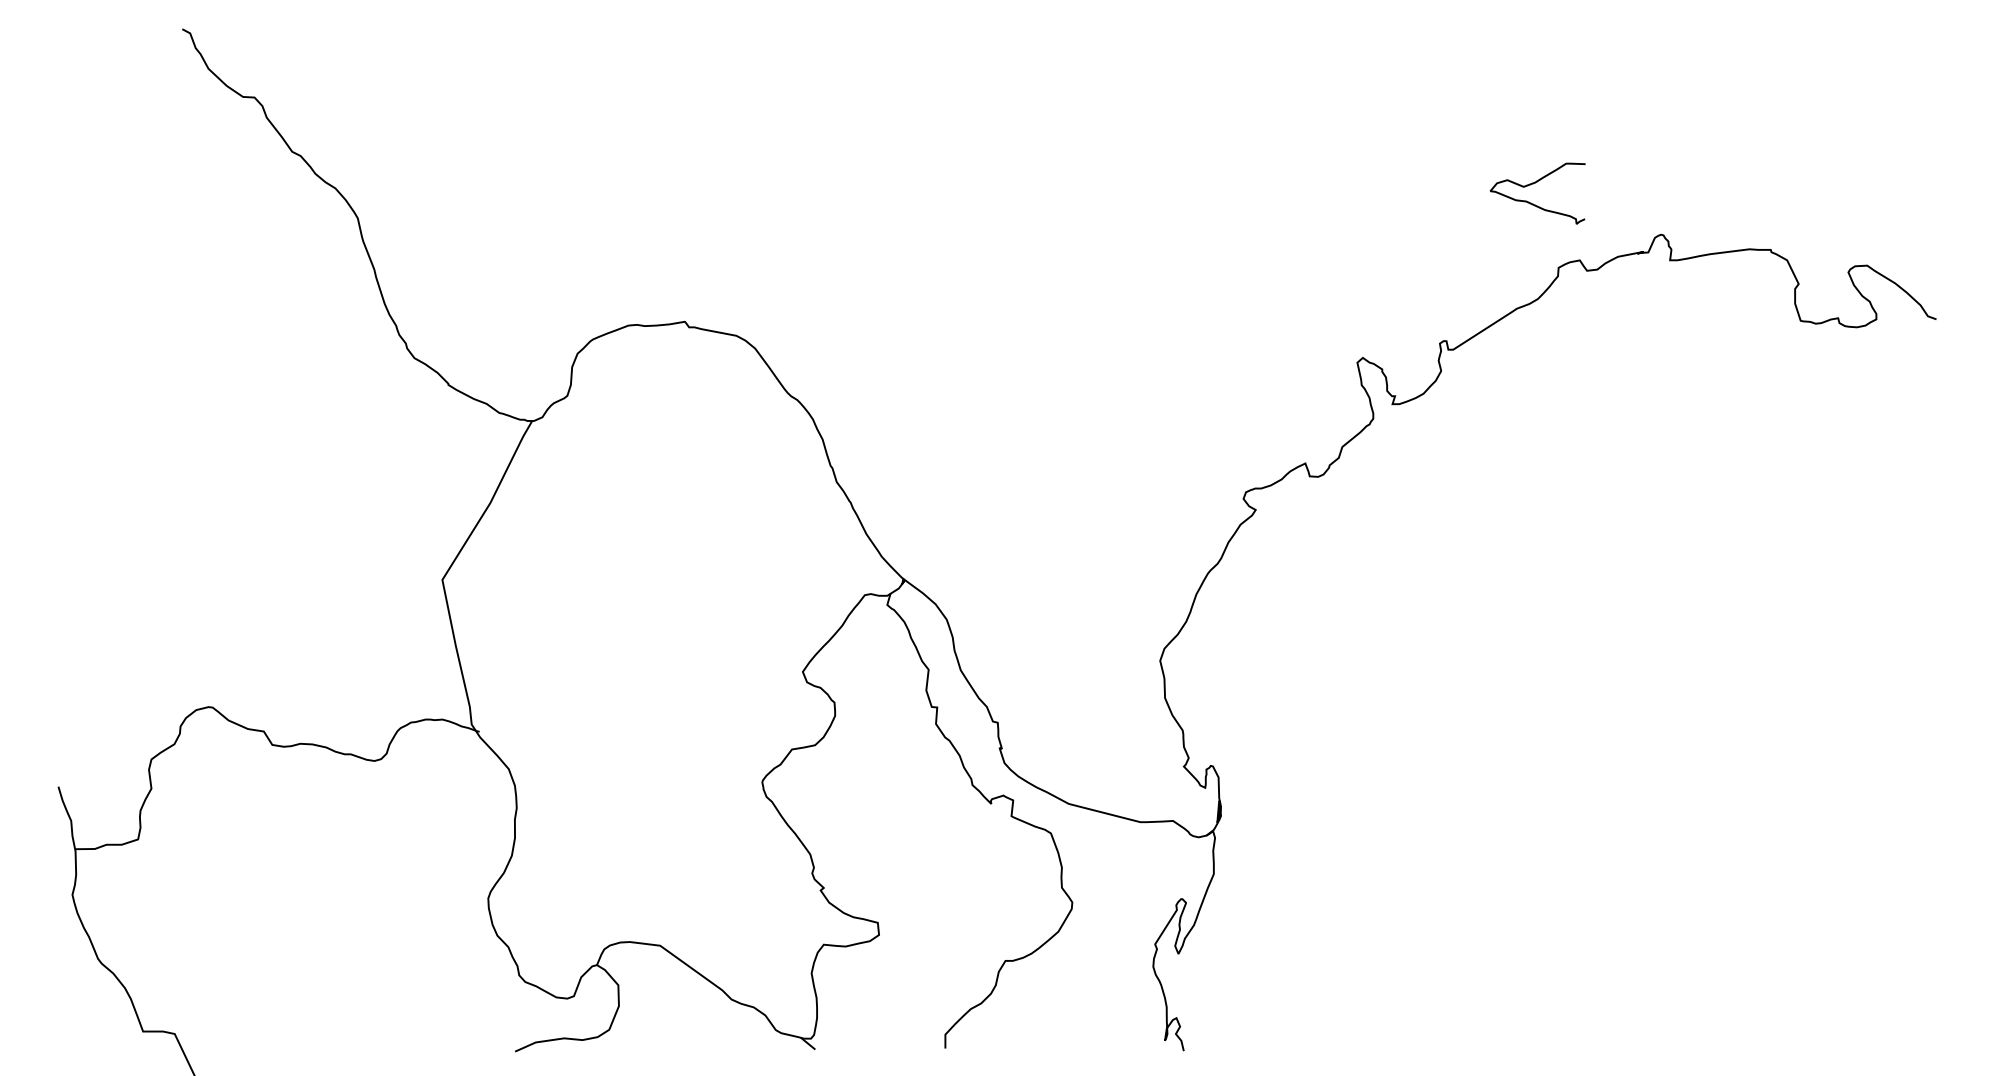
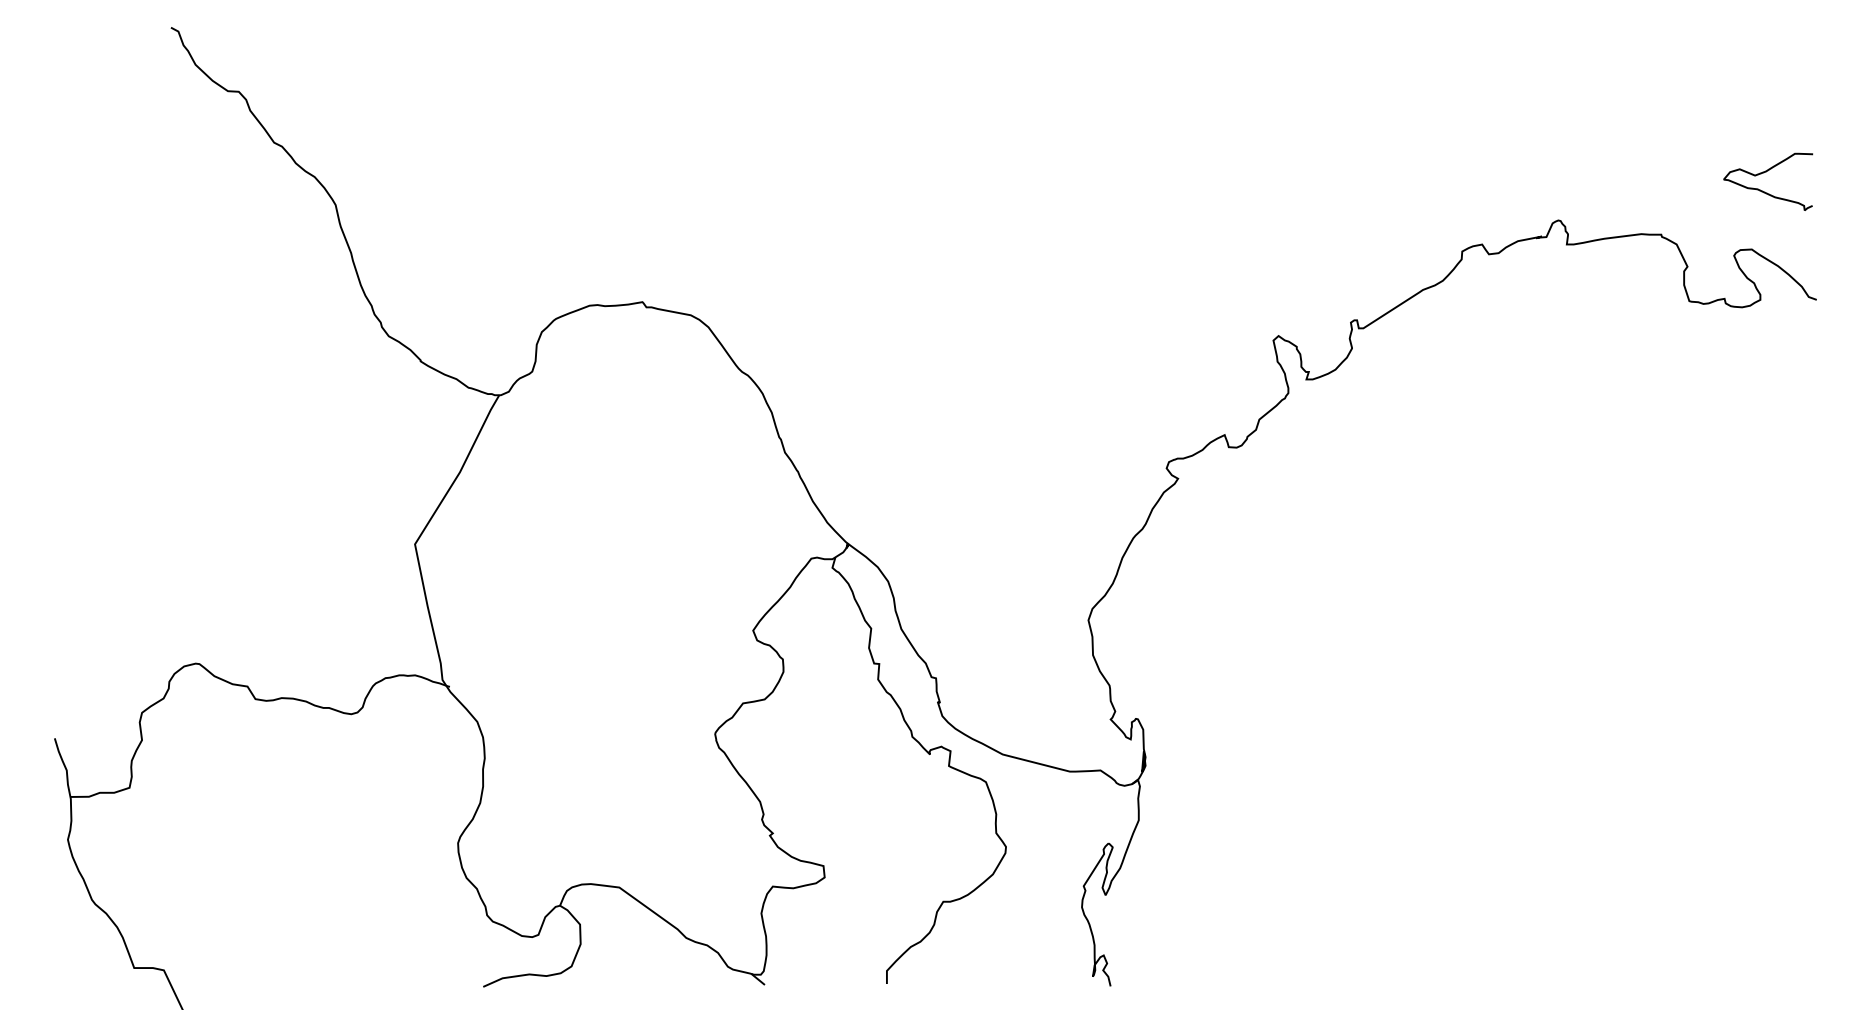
curve: (1533, 184) -> (1764, 173), moved

